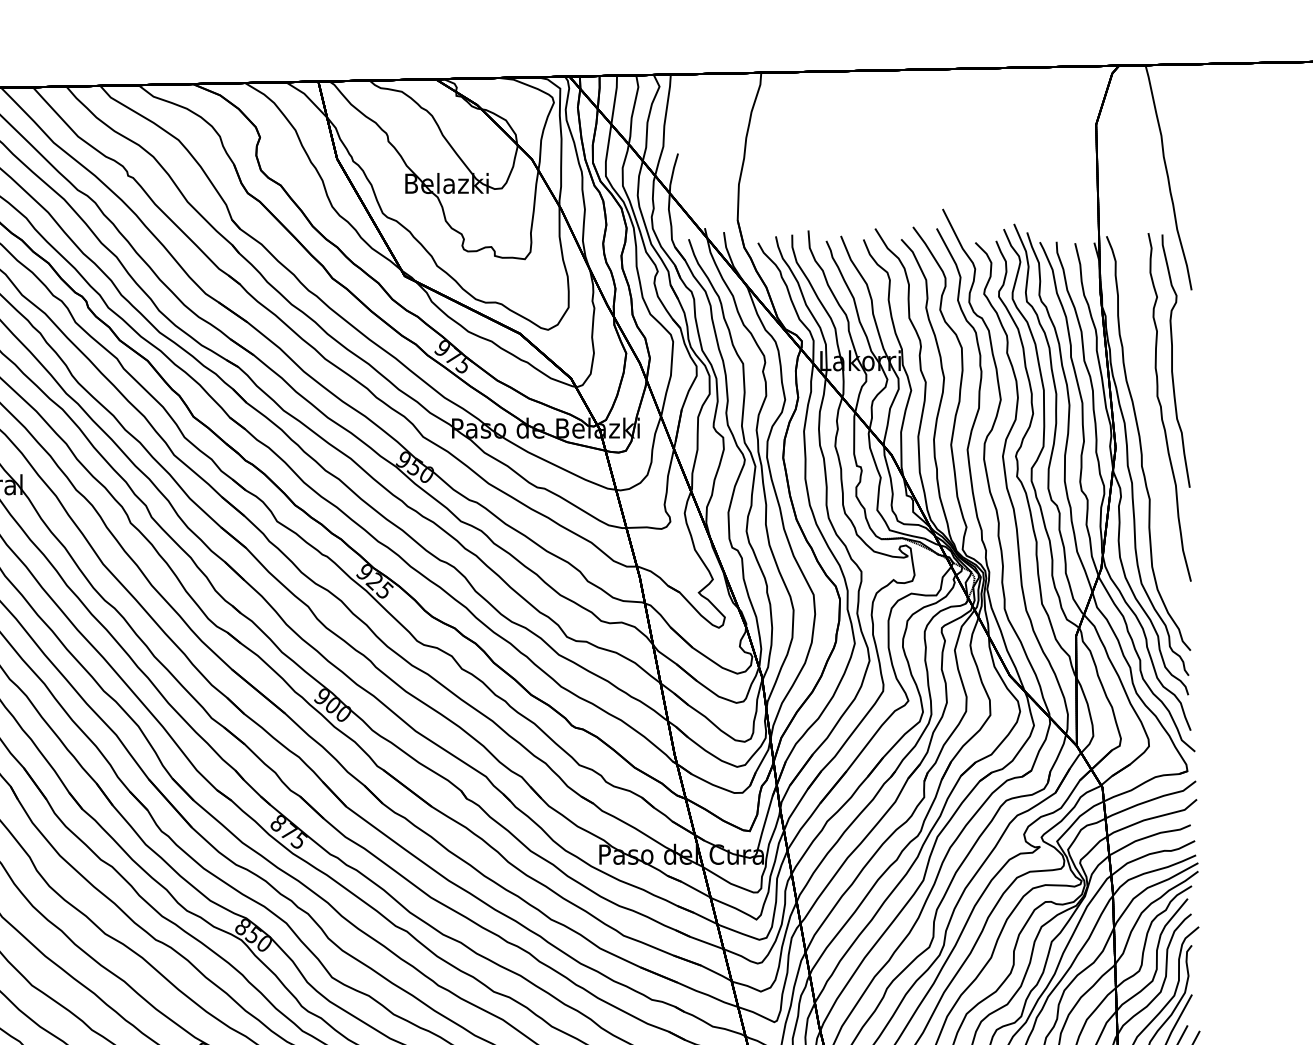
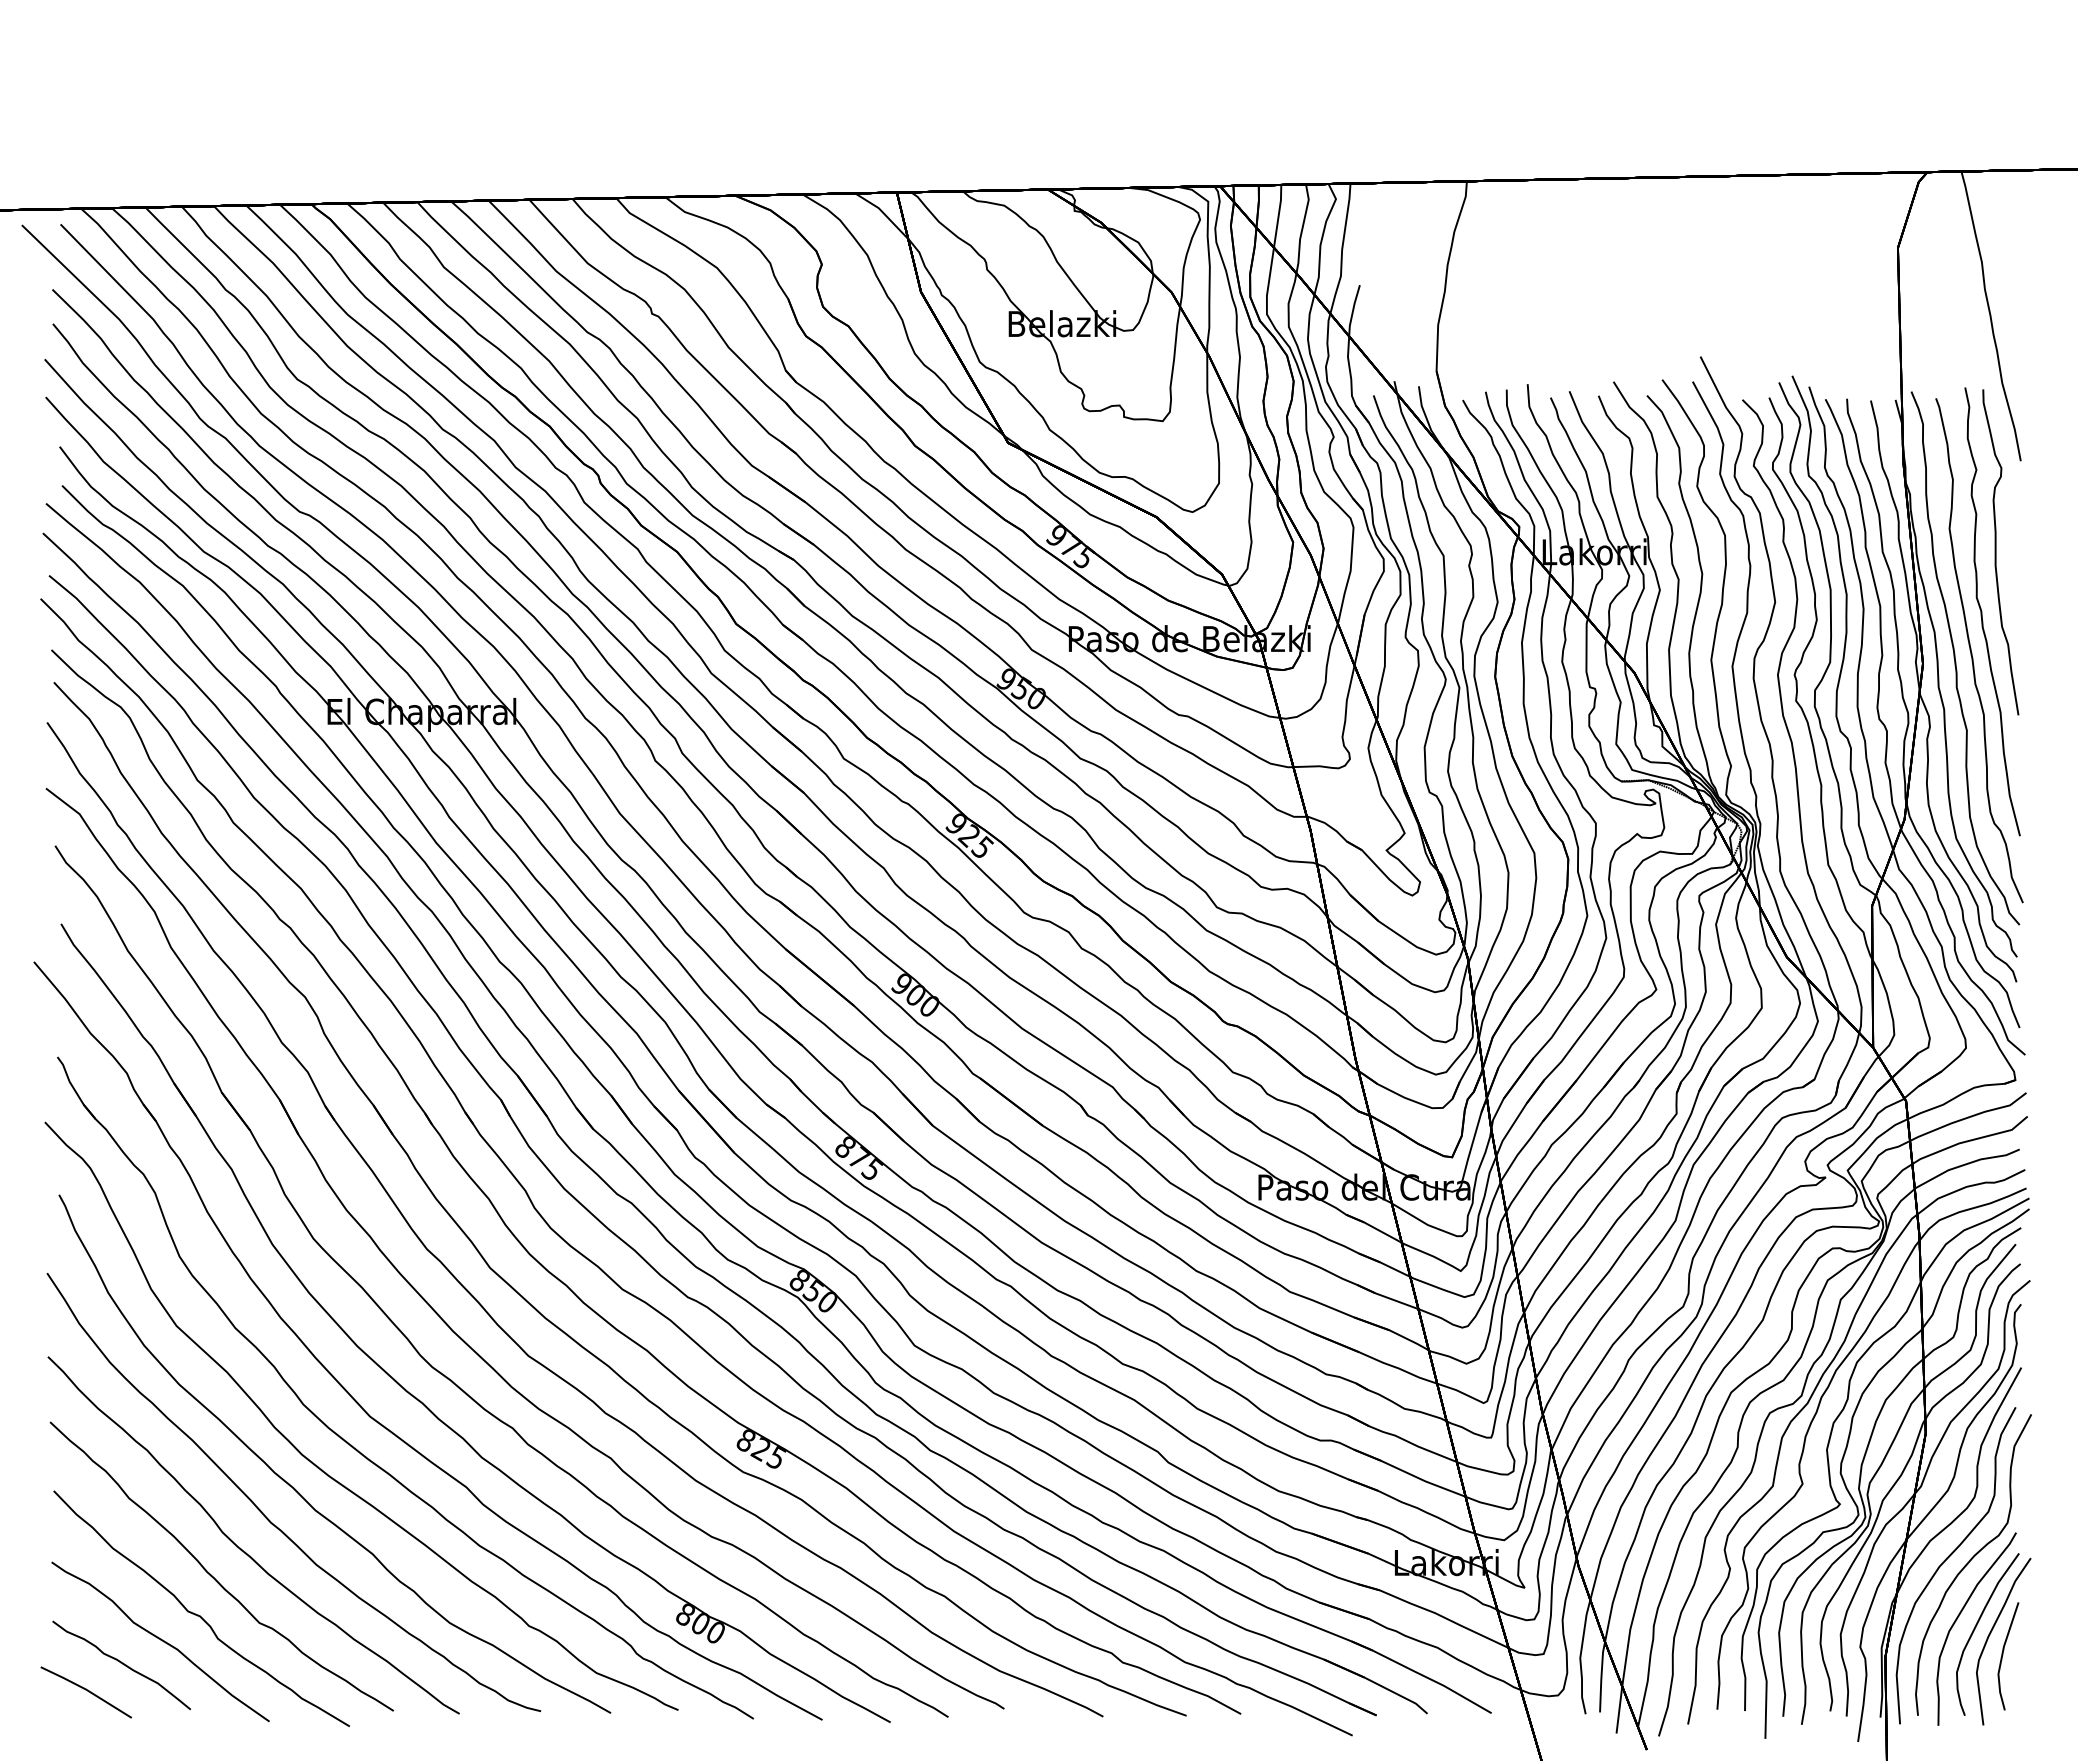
part: (1154, 438) -> (1972, 652), added

